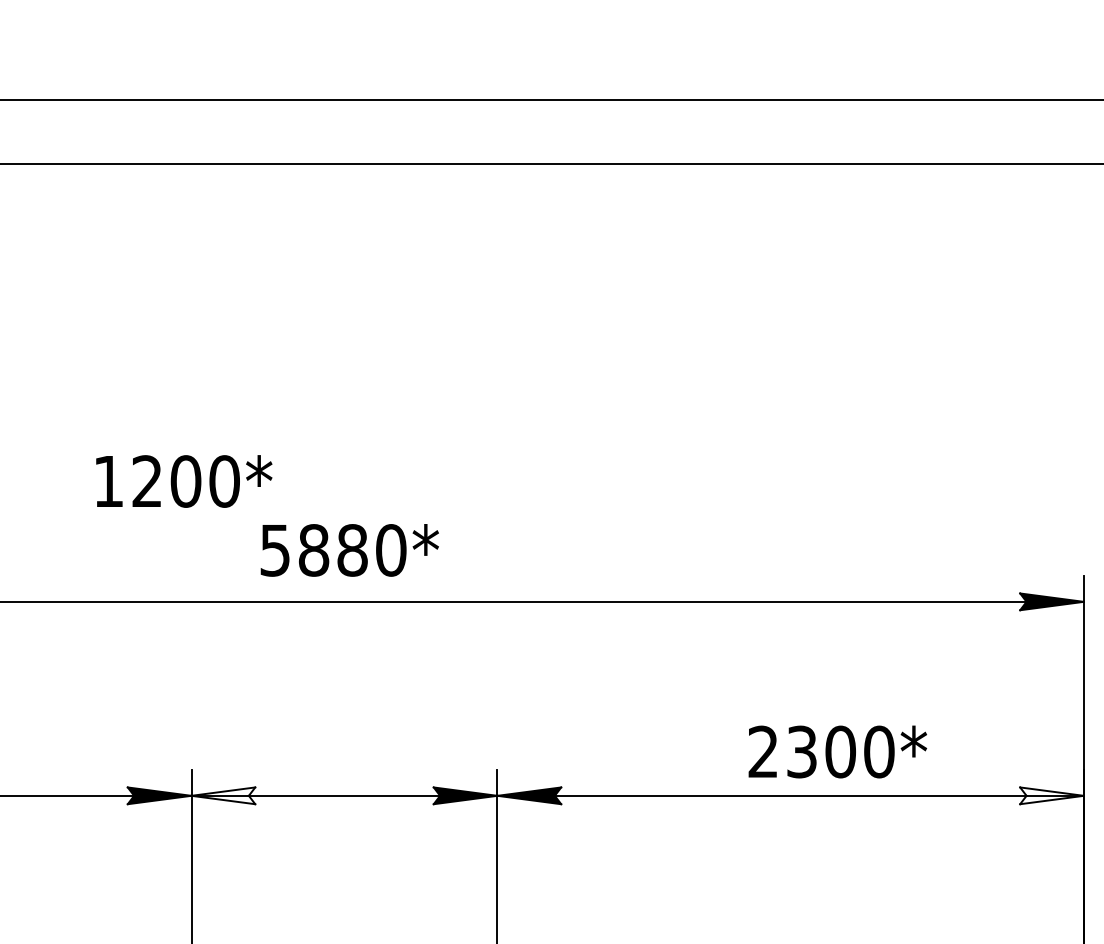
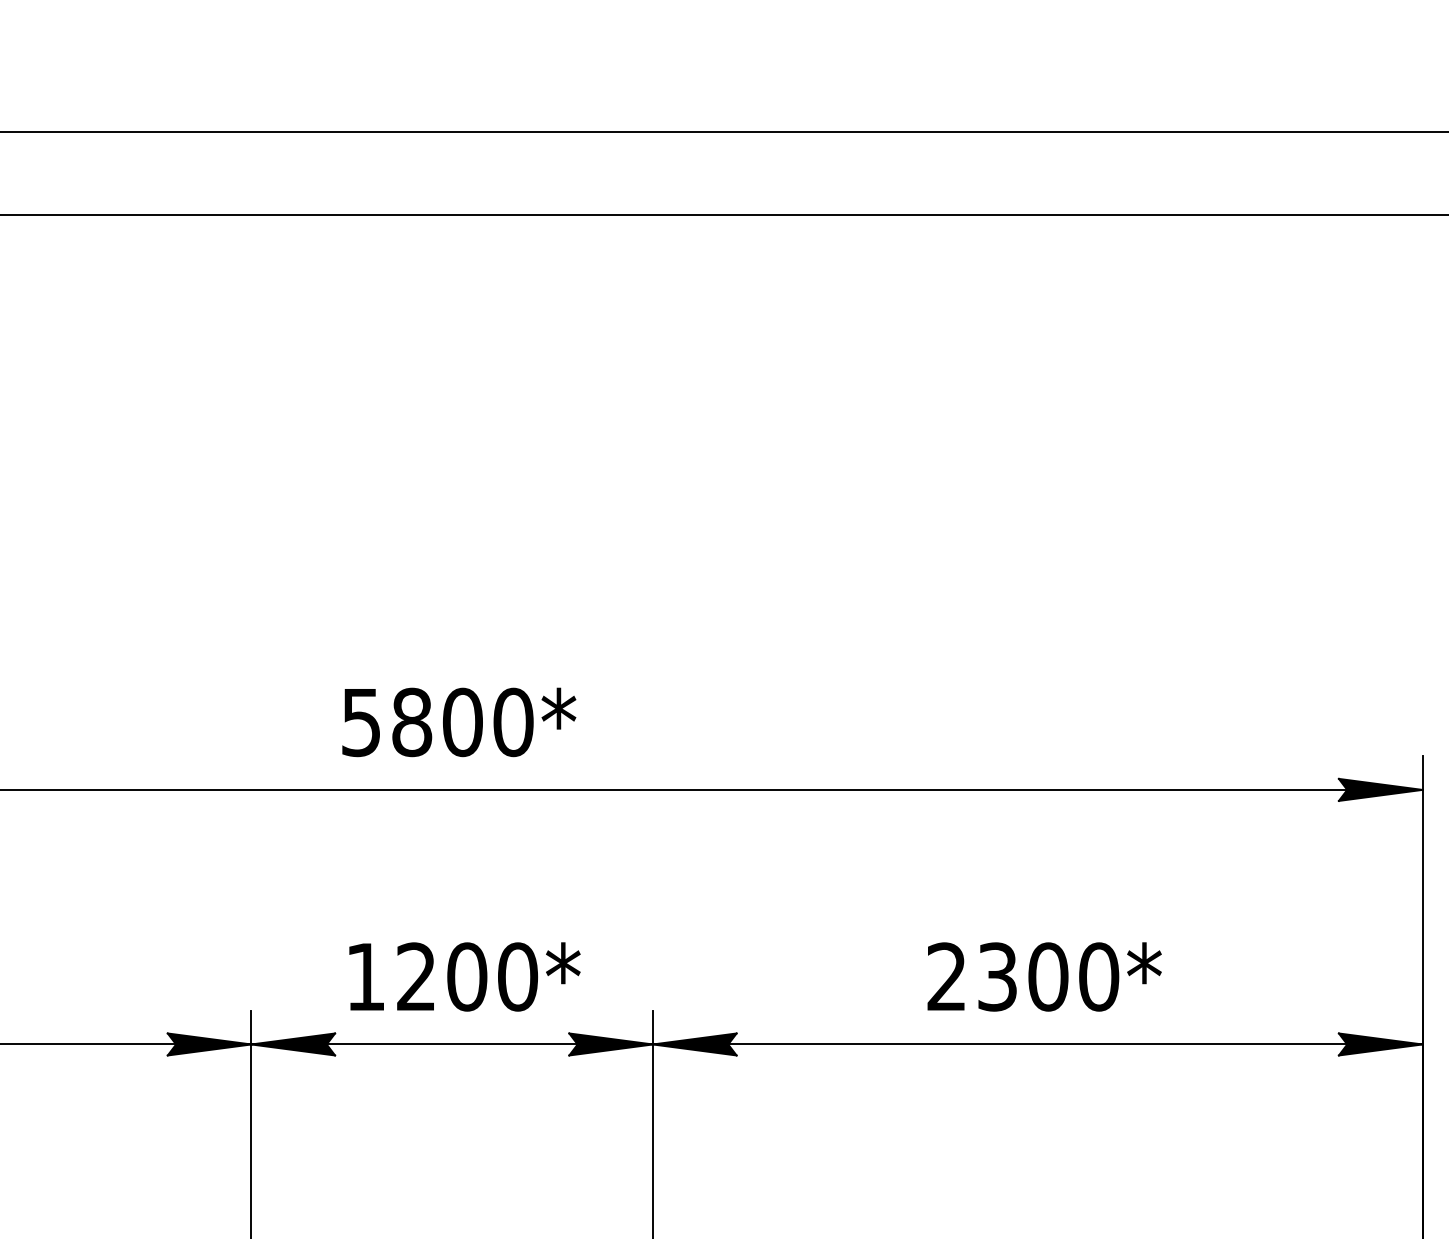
text: (183, 481) -> (464, 976), moved
text: (352, 550) -> (462, 722), 5880* -> 5800*
text: (837, 751) -> (1044, 976), moved
fill: (223, 795) -> (293, 1044), added
fill: (1051, 795) -> (1380, 1044), added

